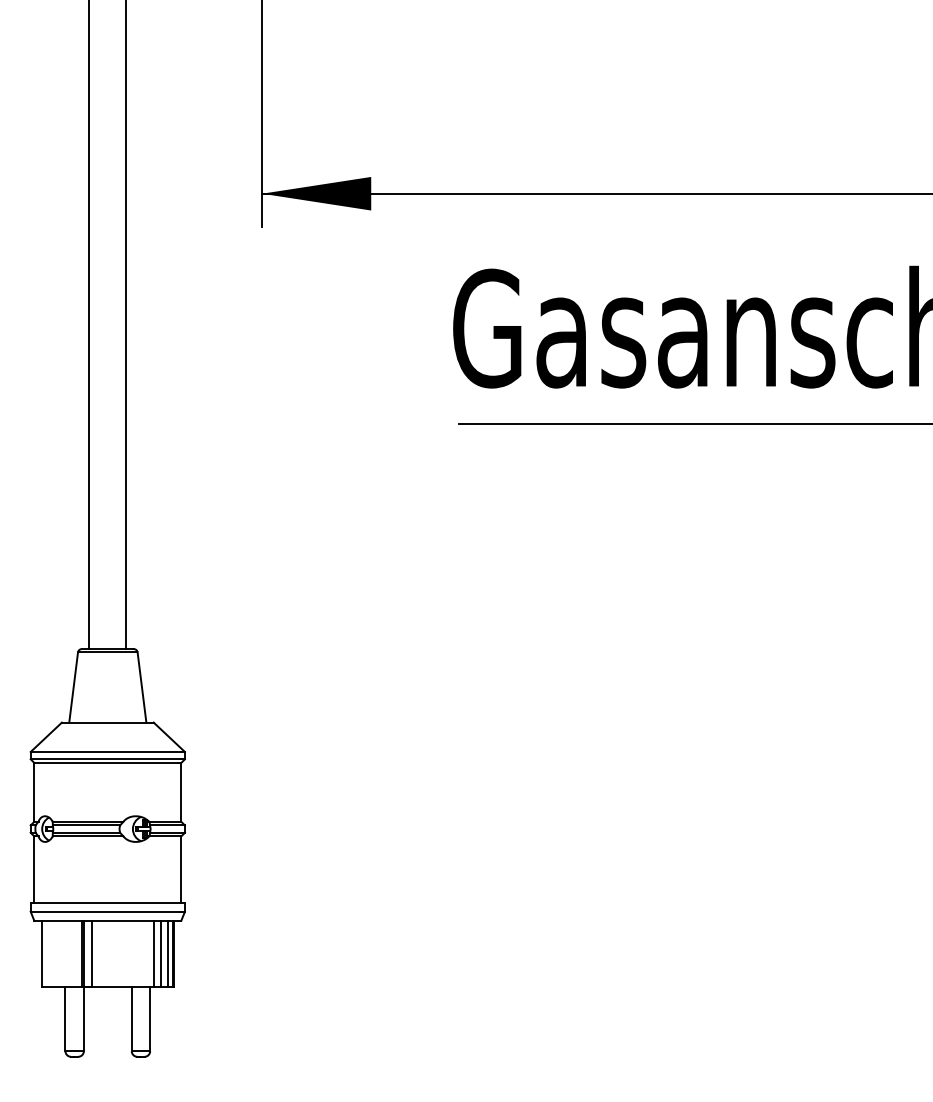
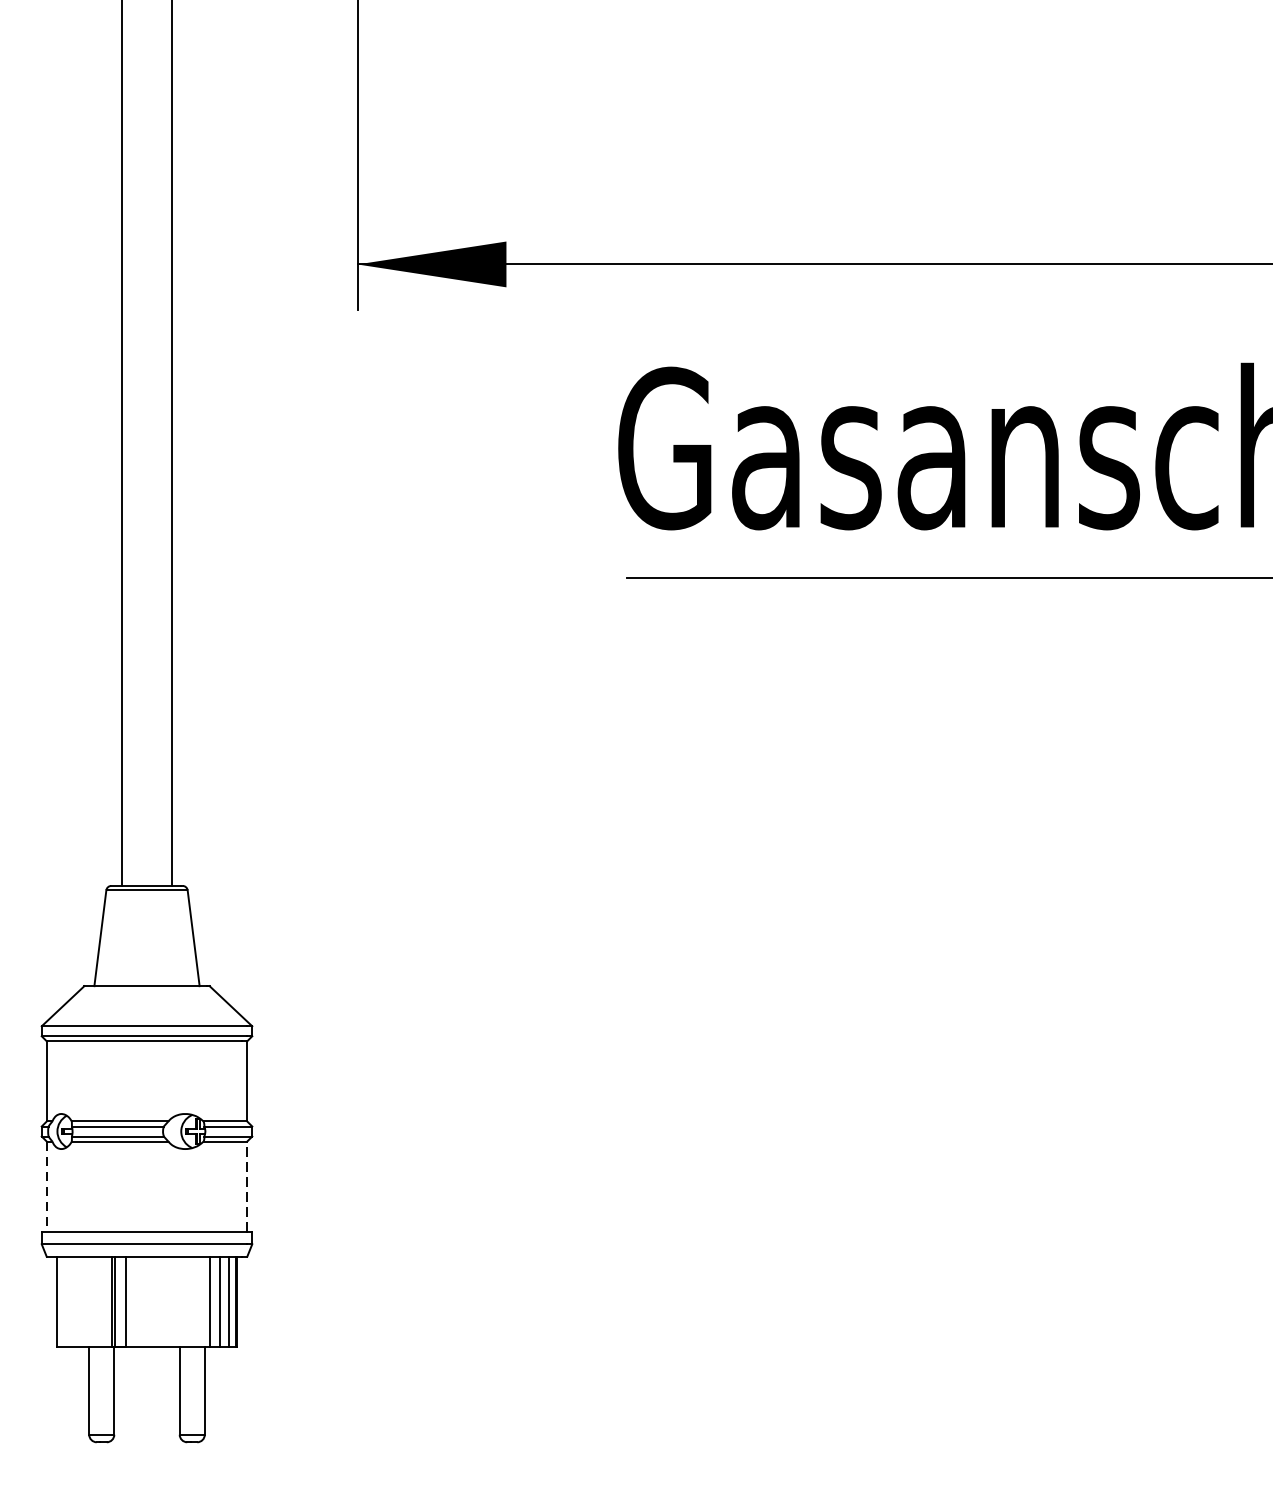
line: (34, 869) -> (46, 1186), solid -> dashed
line: (181, 869) -> (247, 1186), solid -> dashed

